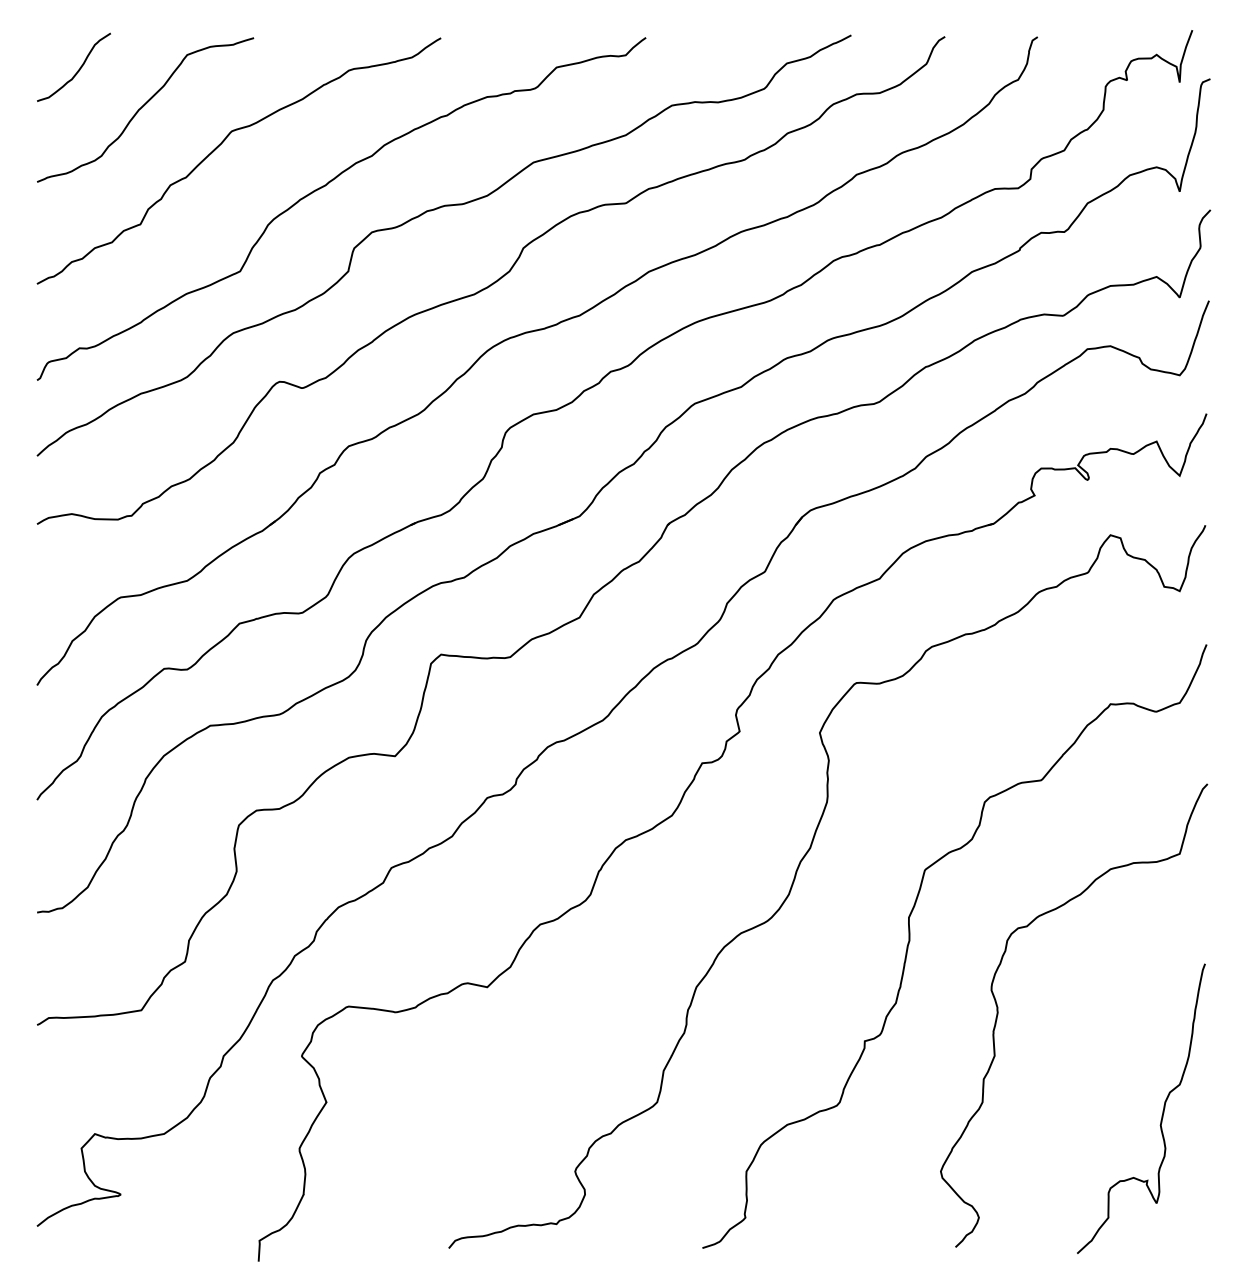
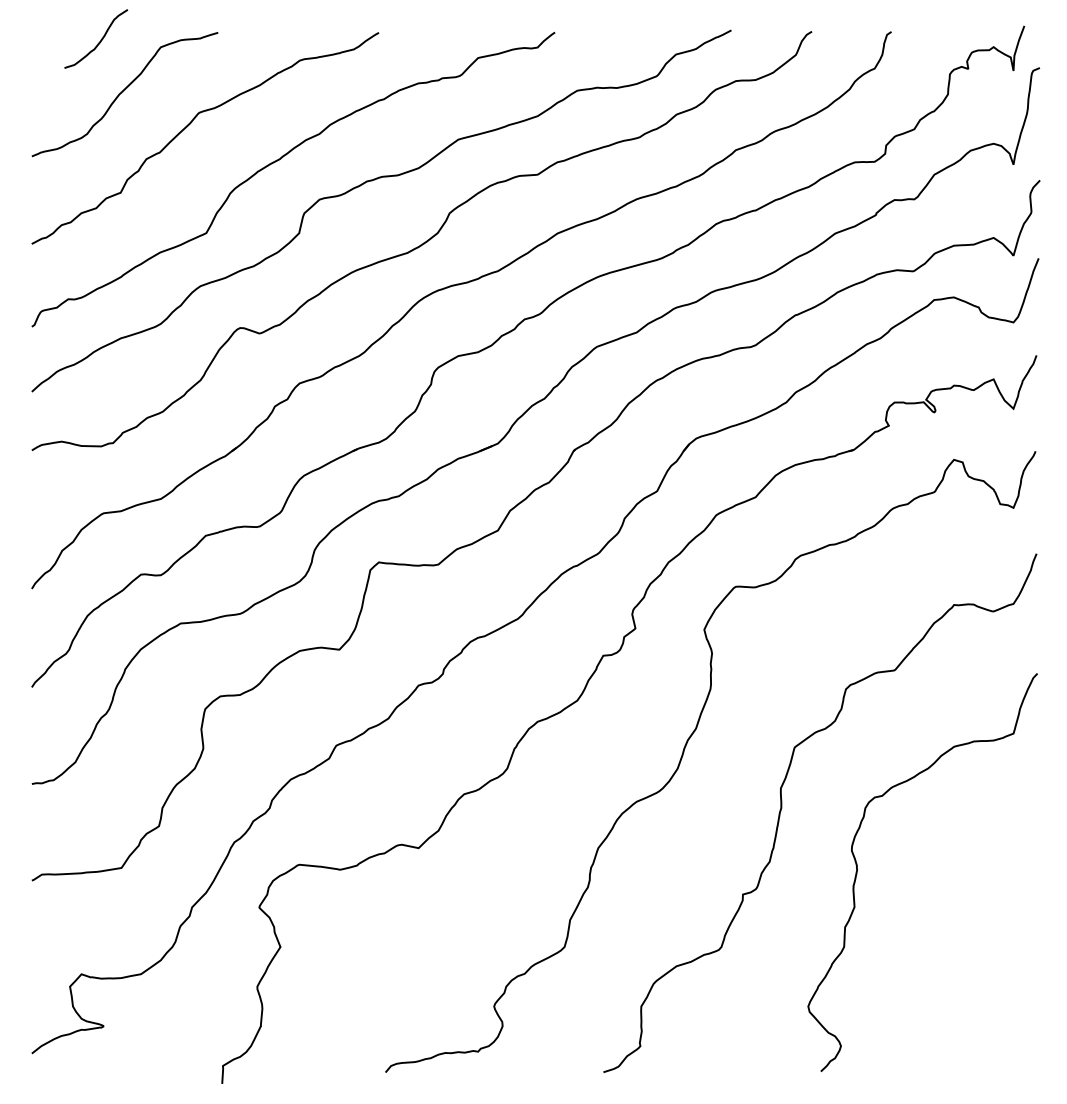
curve: (77, 70) -> (99, 41), moved
curve: (1162, 1110) -> (998, 954), removed

